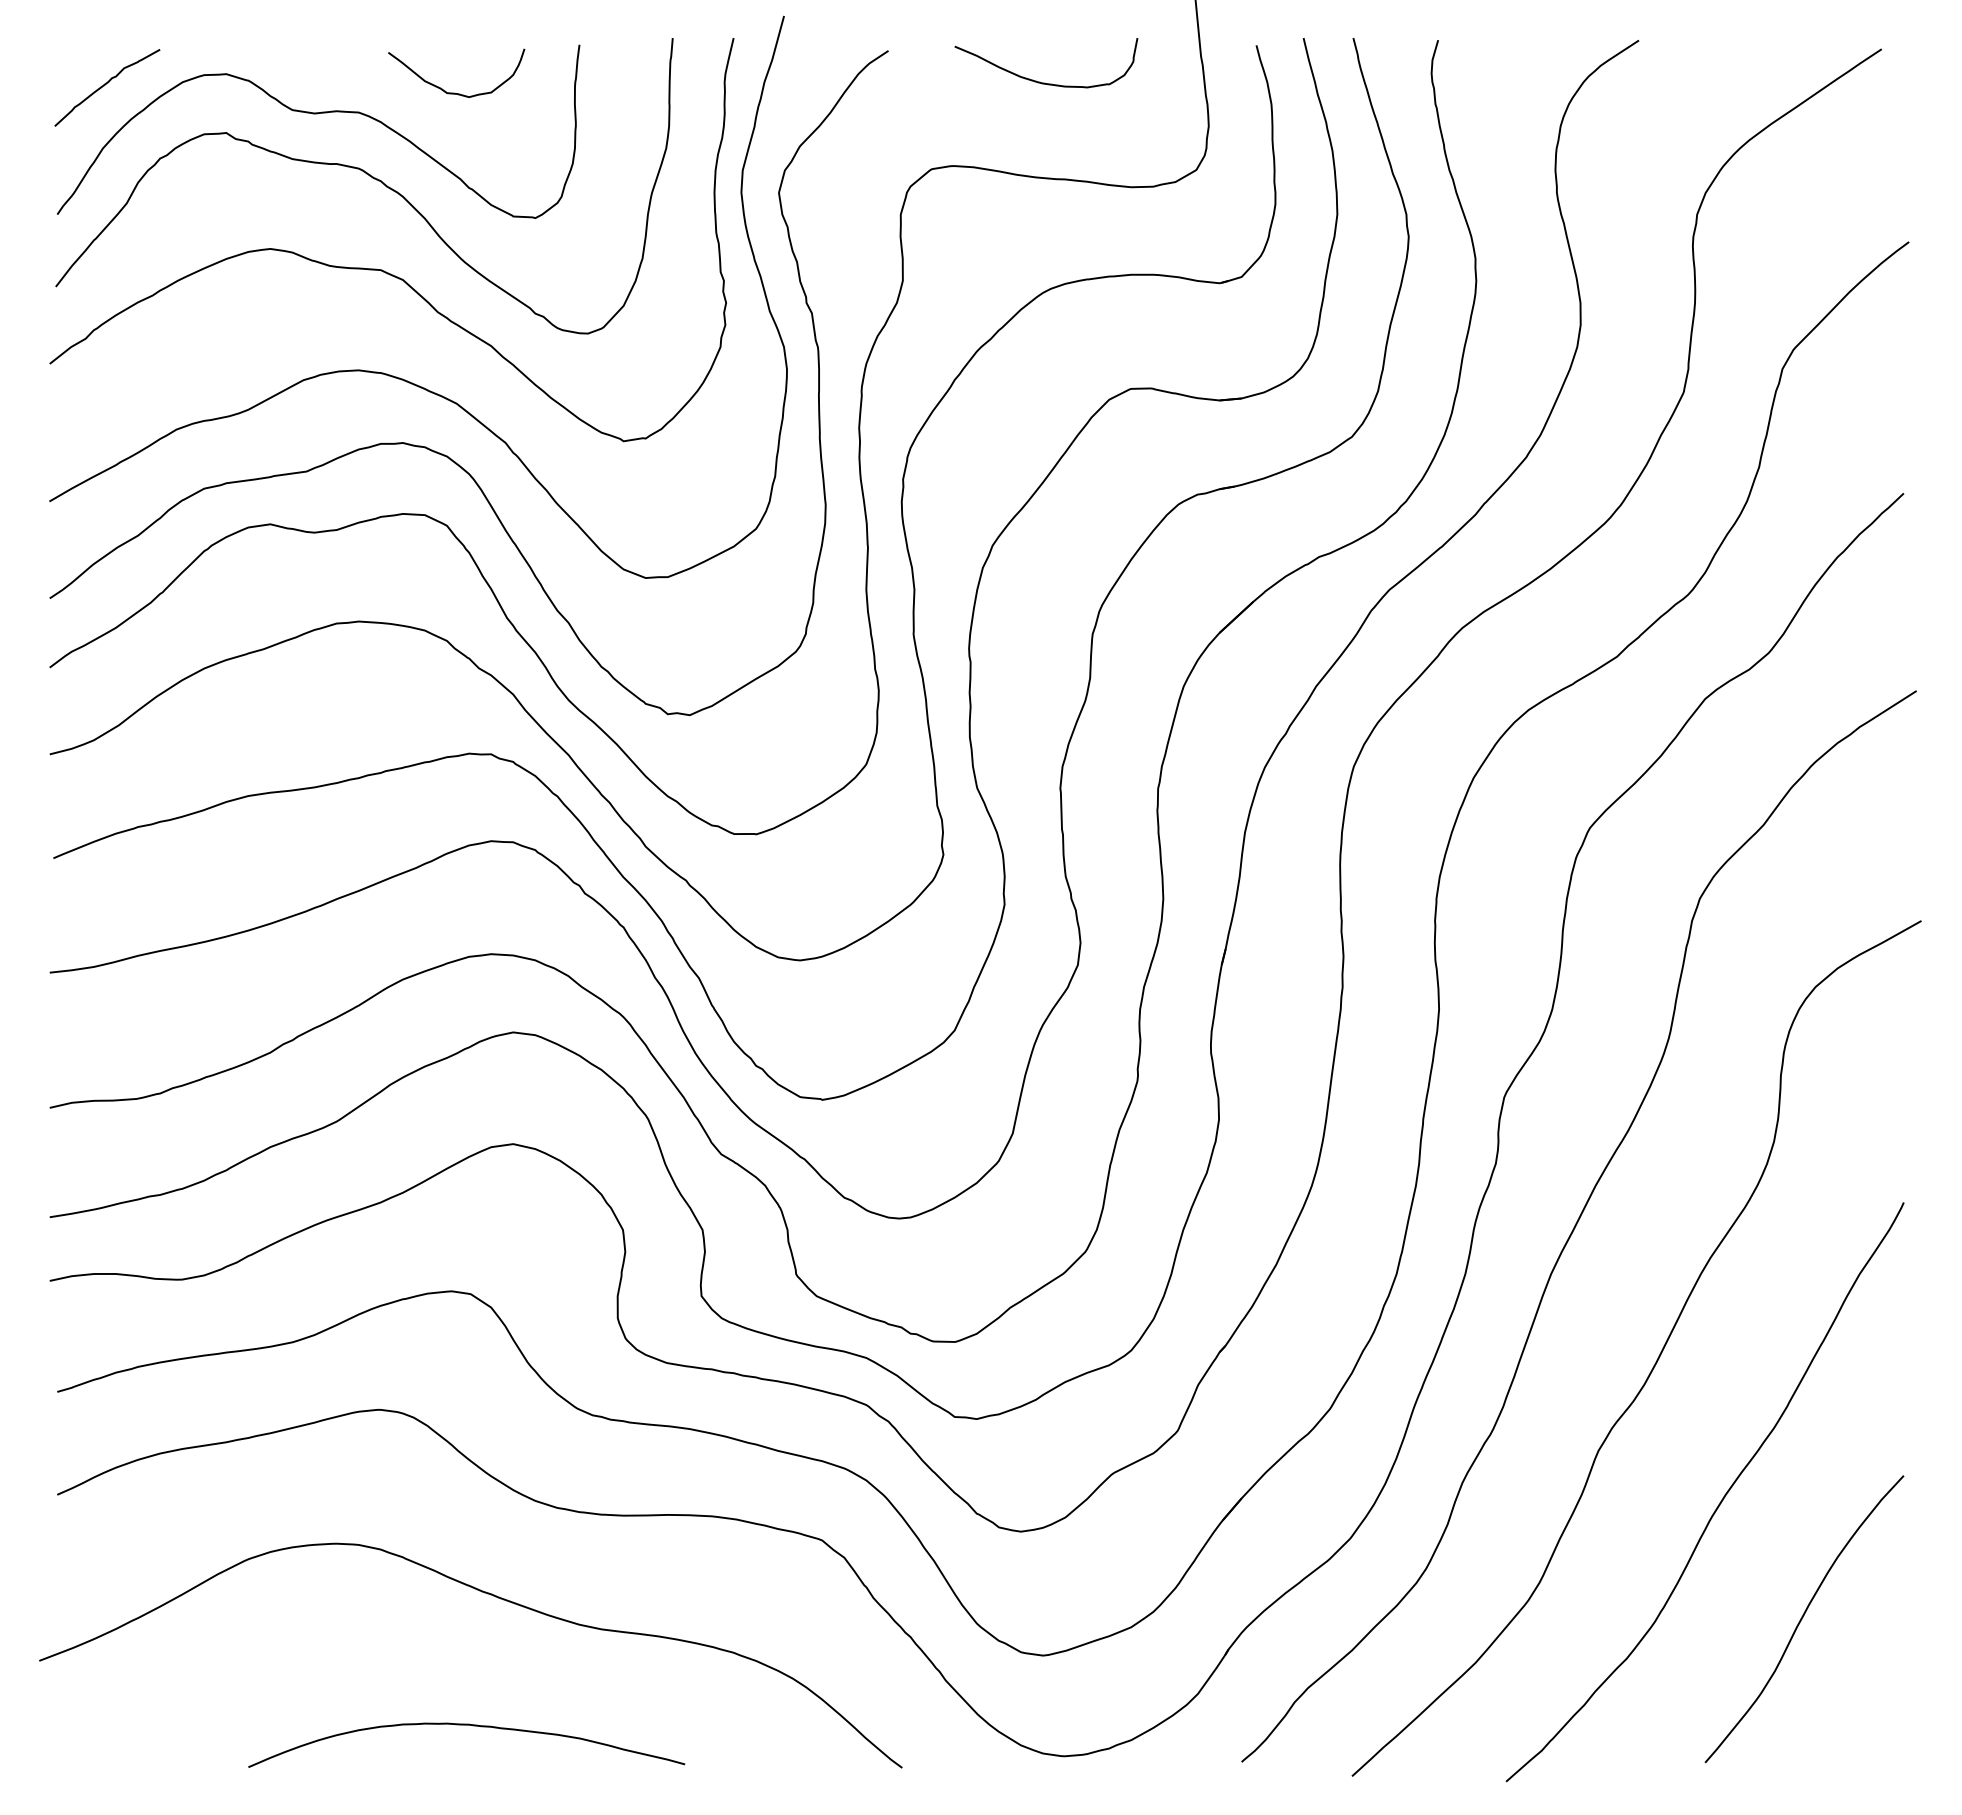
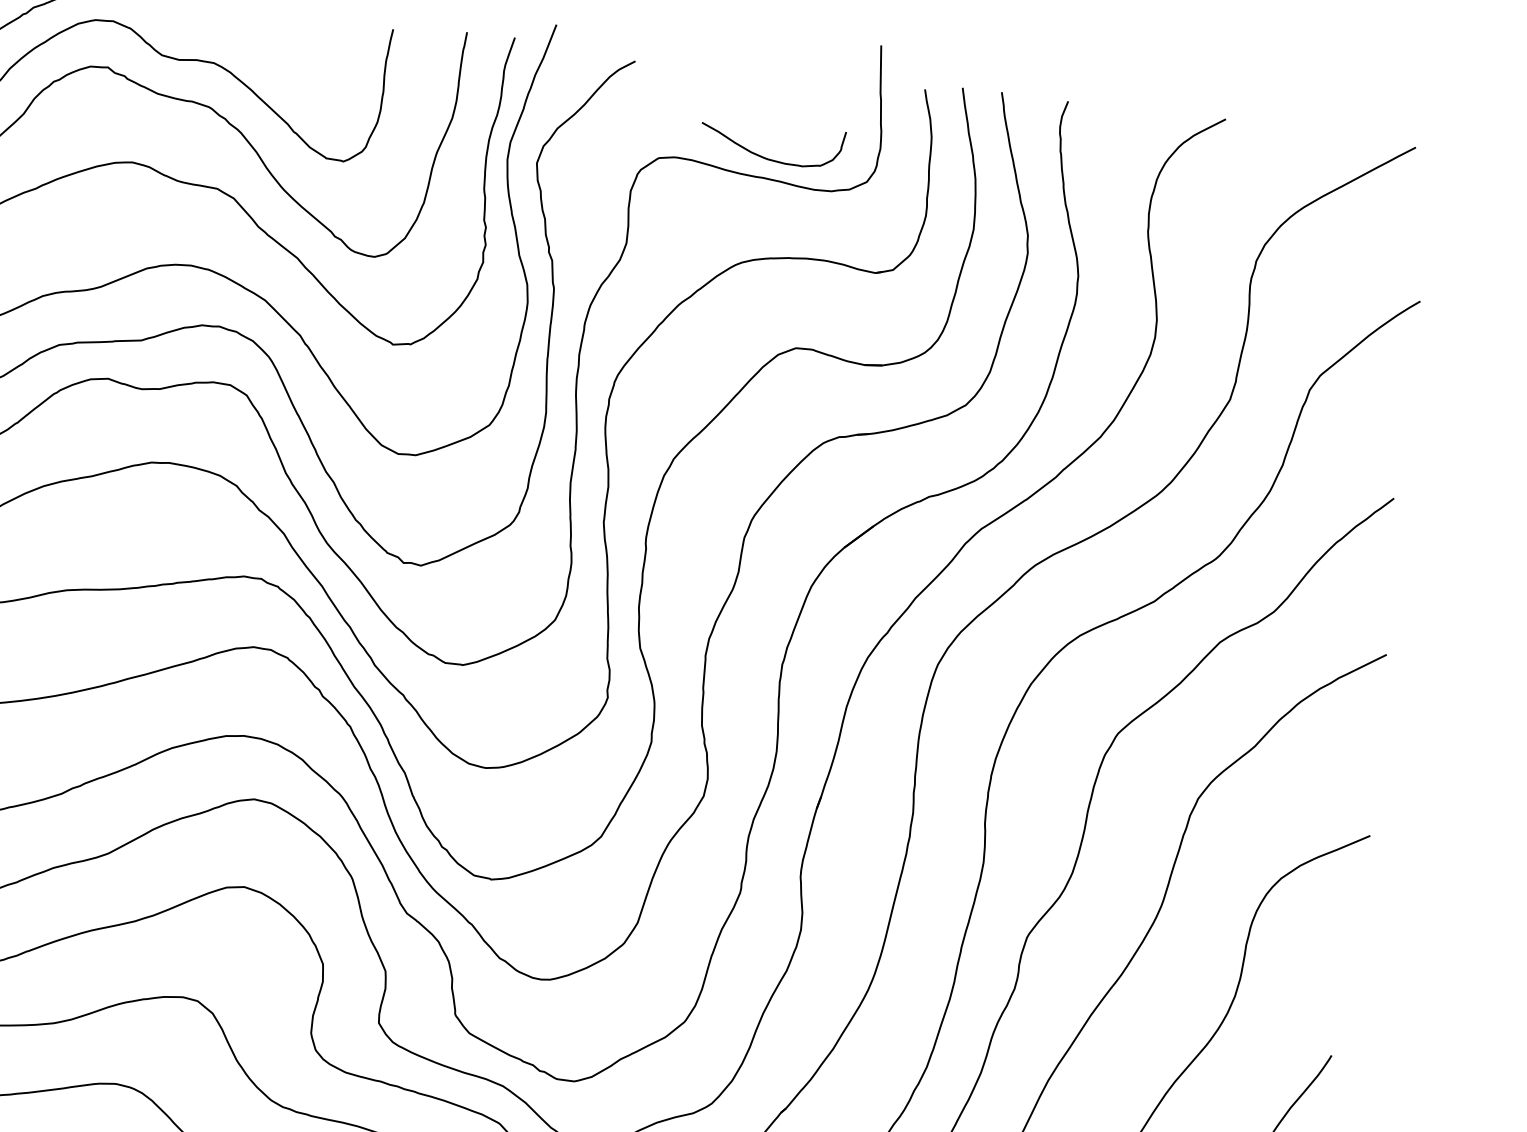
curve: (1044, 82) -> (769, 158), moved
curve: (455, 92) -> (291, 55), removed

